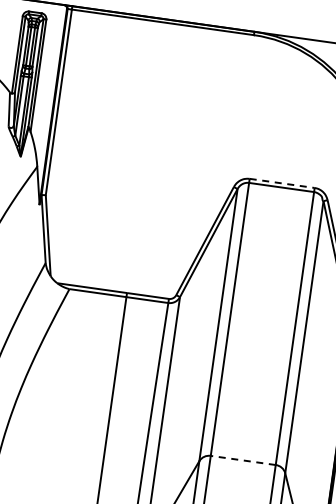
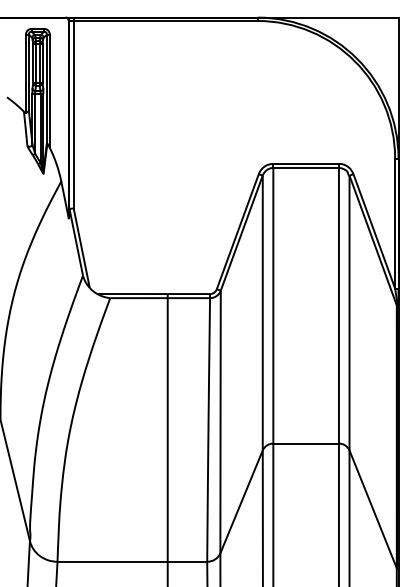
line: (283, 183) -> (307, 163), dashed -> solid
line: (243, 460) -> (306, 443), dashed -> solid

